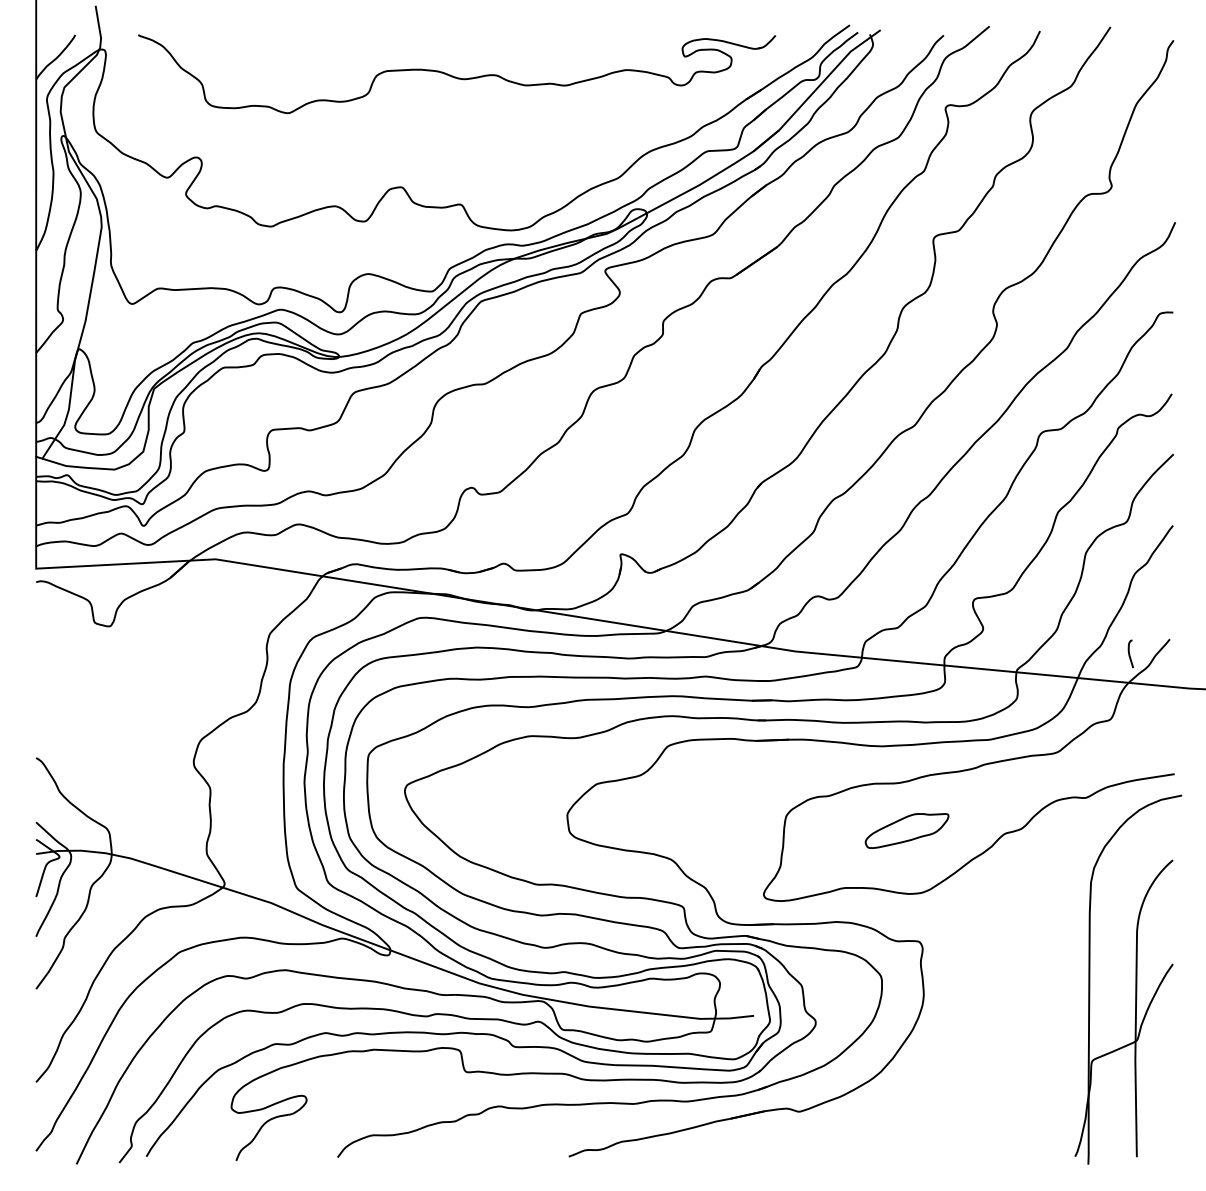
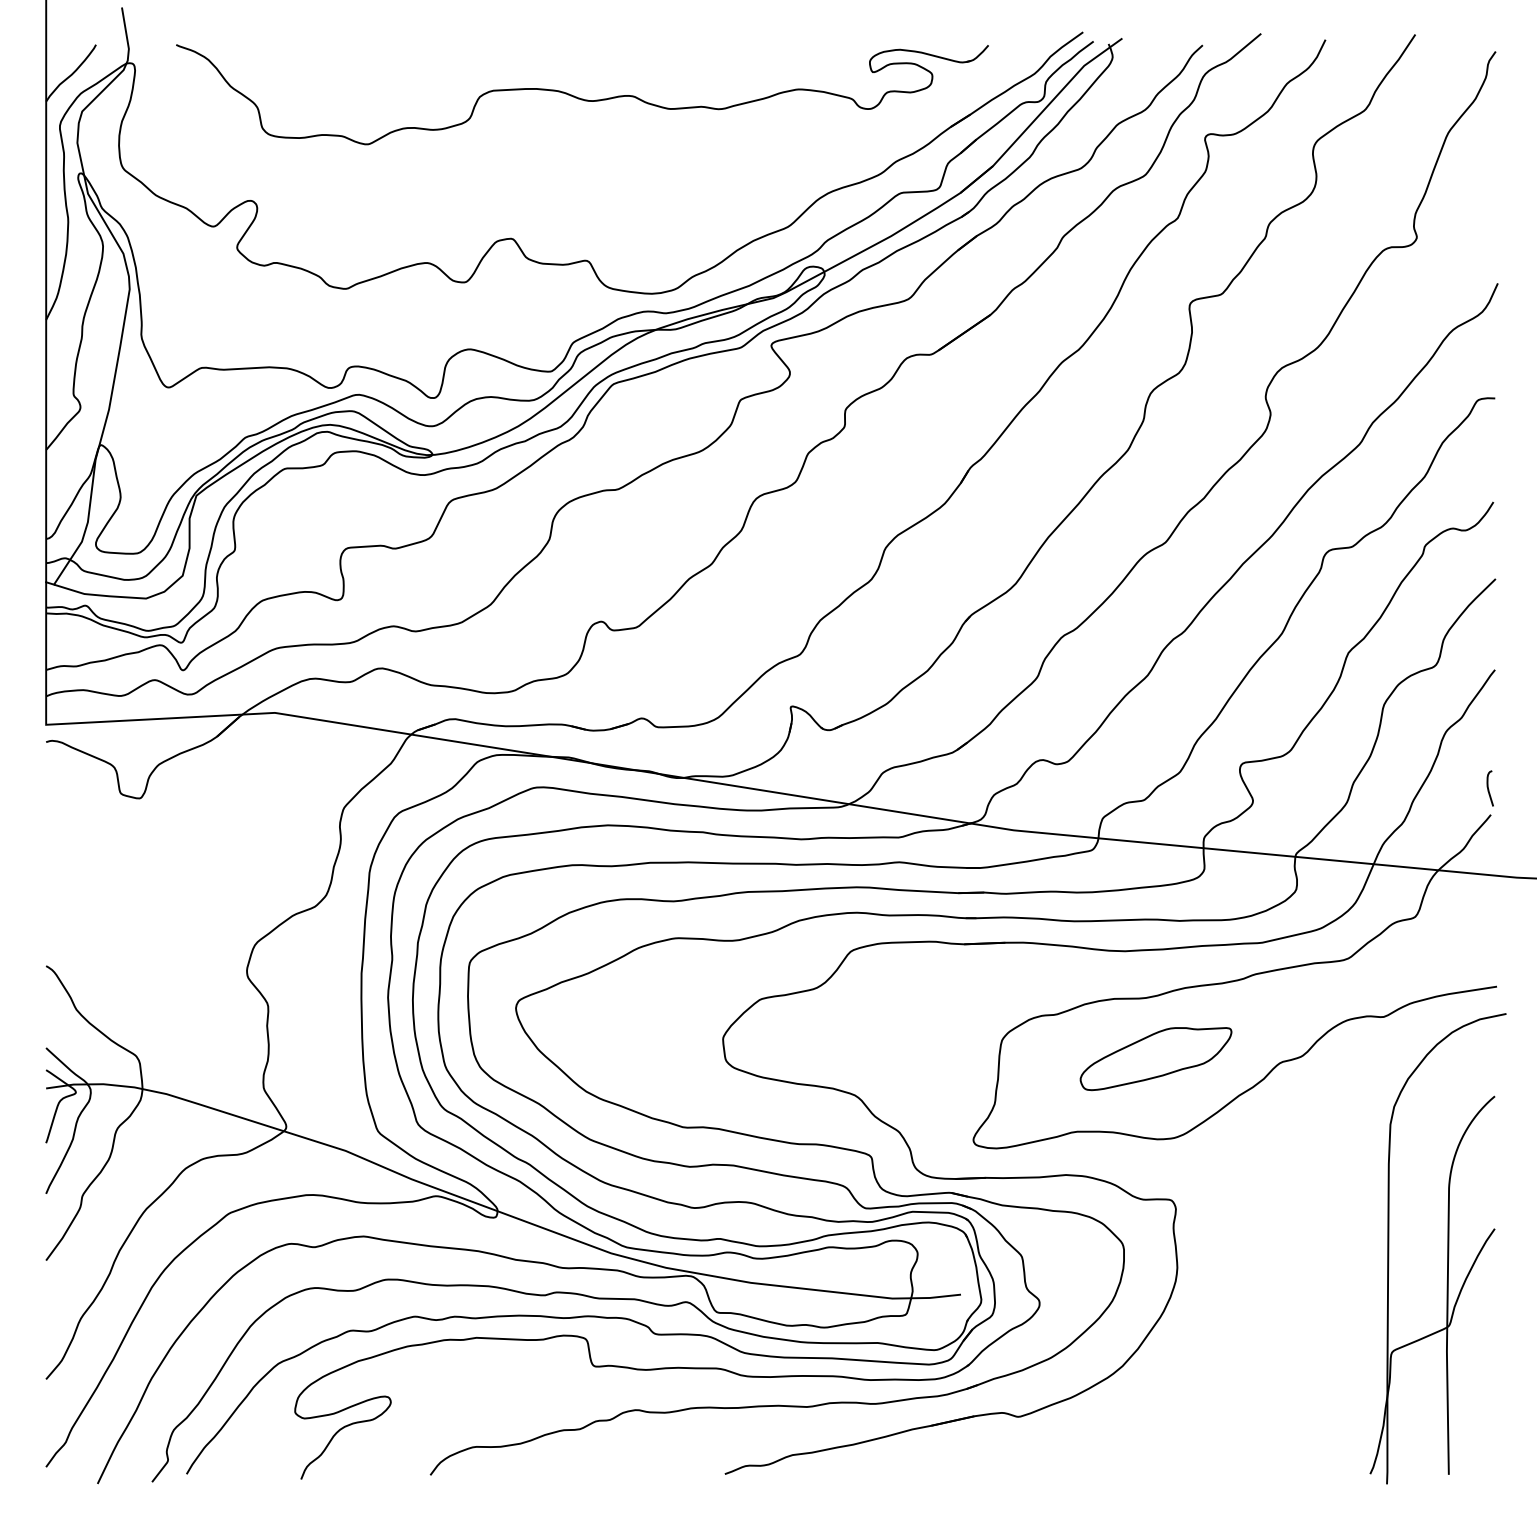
curve: (1129, 653) -> (1488, 788), moved
part: (906, 831) -> (1155, 1059), size x1.43

